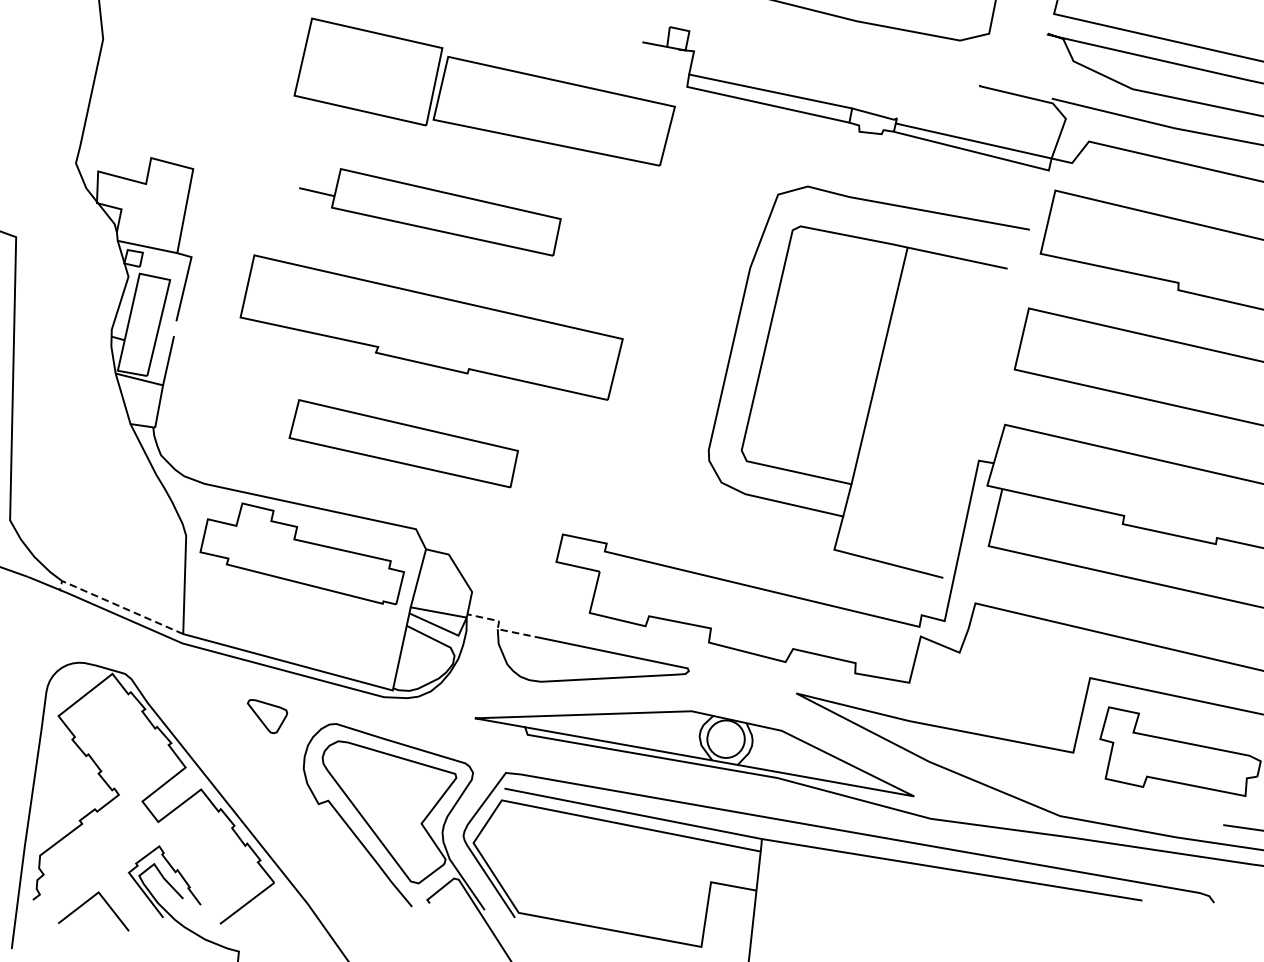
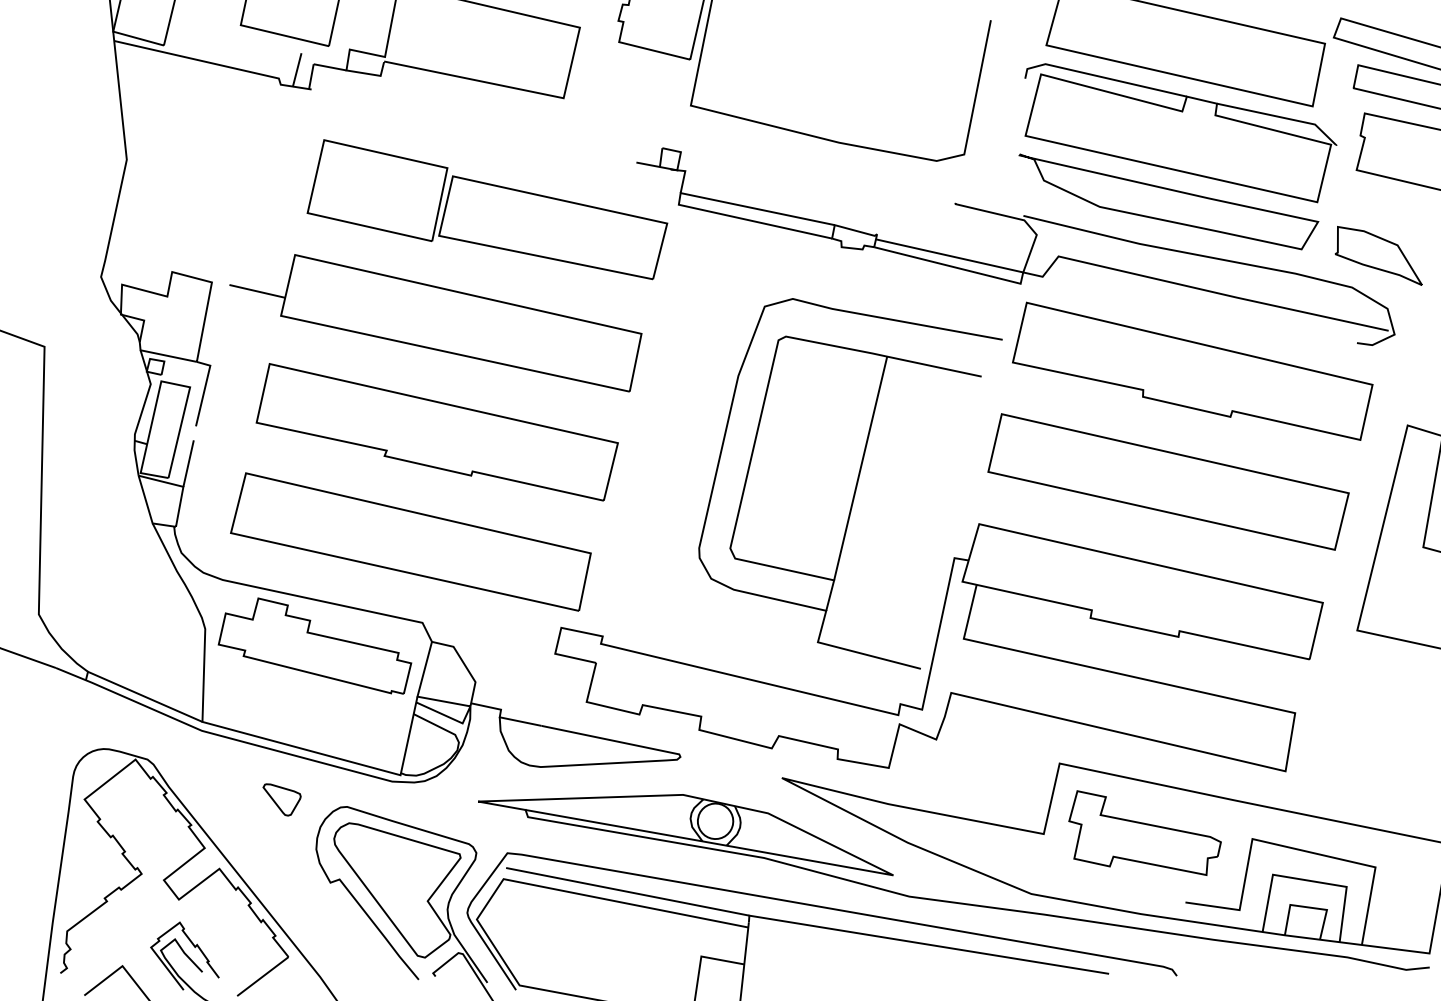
part: (429, 212) -> (435, 323), size x1.67
part: (403, 443) -> (410, 541), size x1.67
line: (117, 605) -> (140, 694), dashed -> solid
line: (498, 629) -> (500, 717), dashed -> solid

